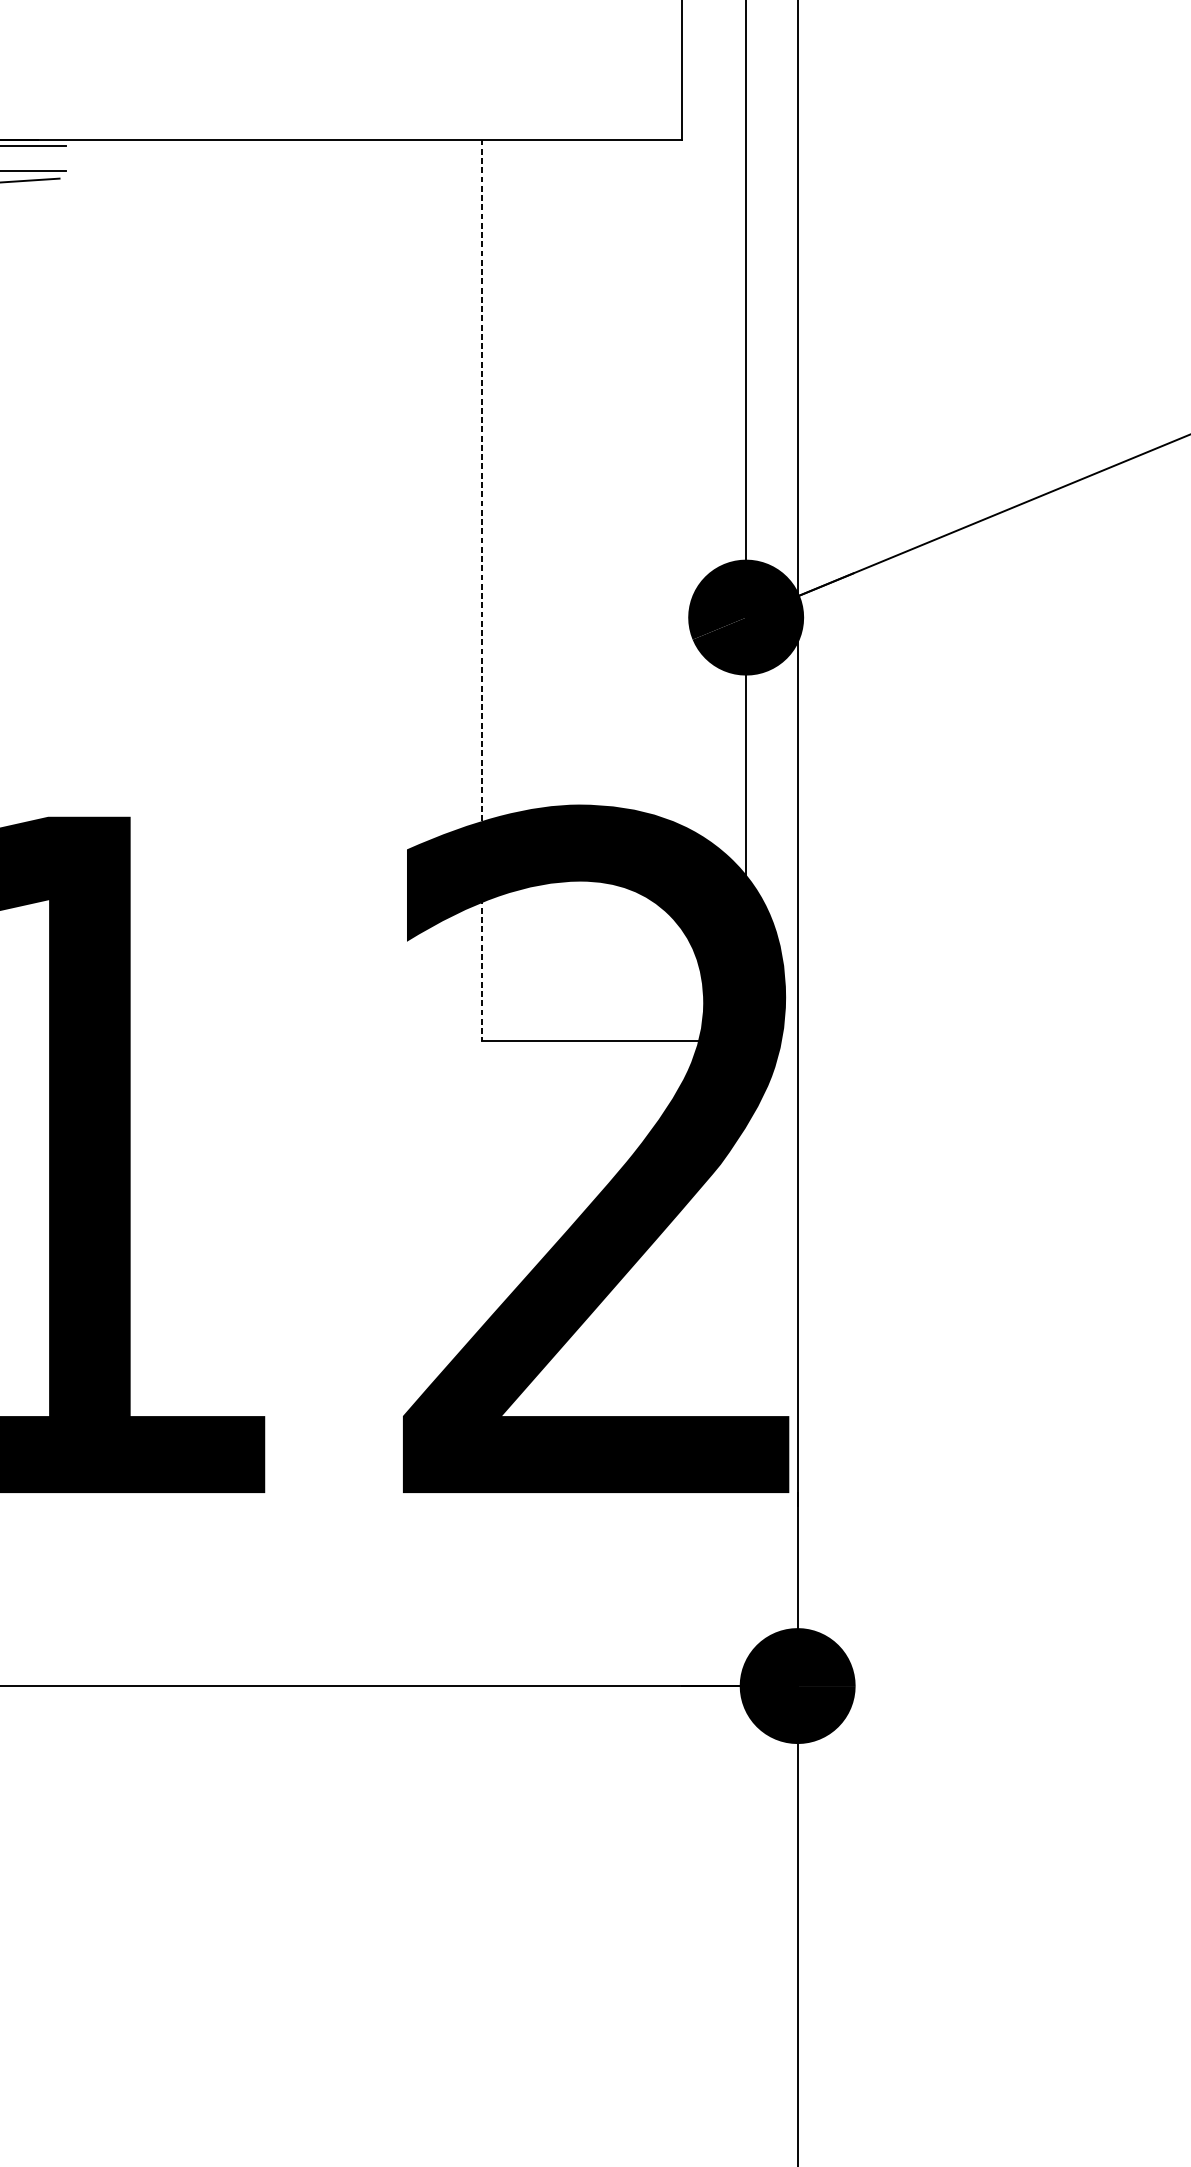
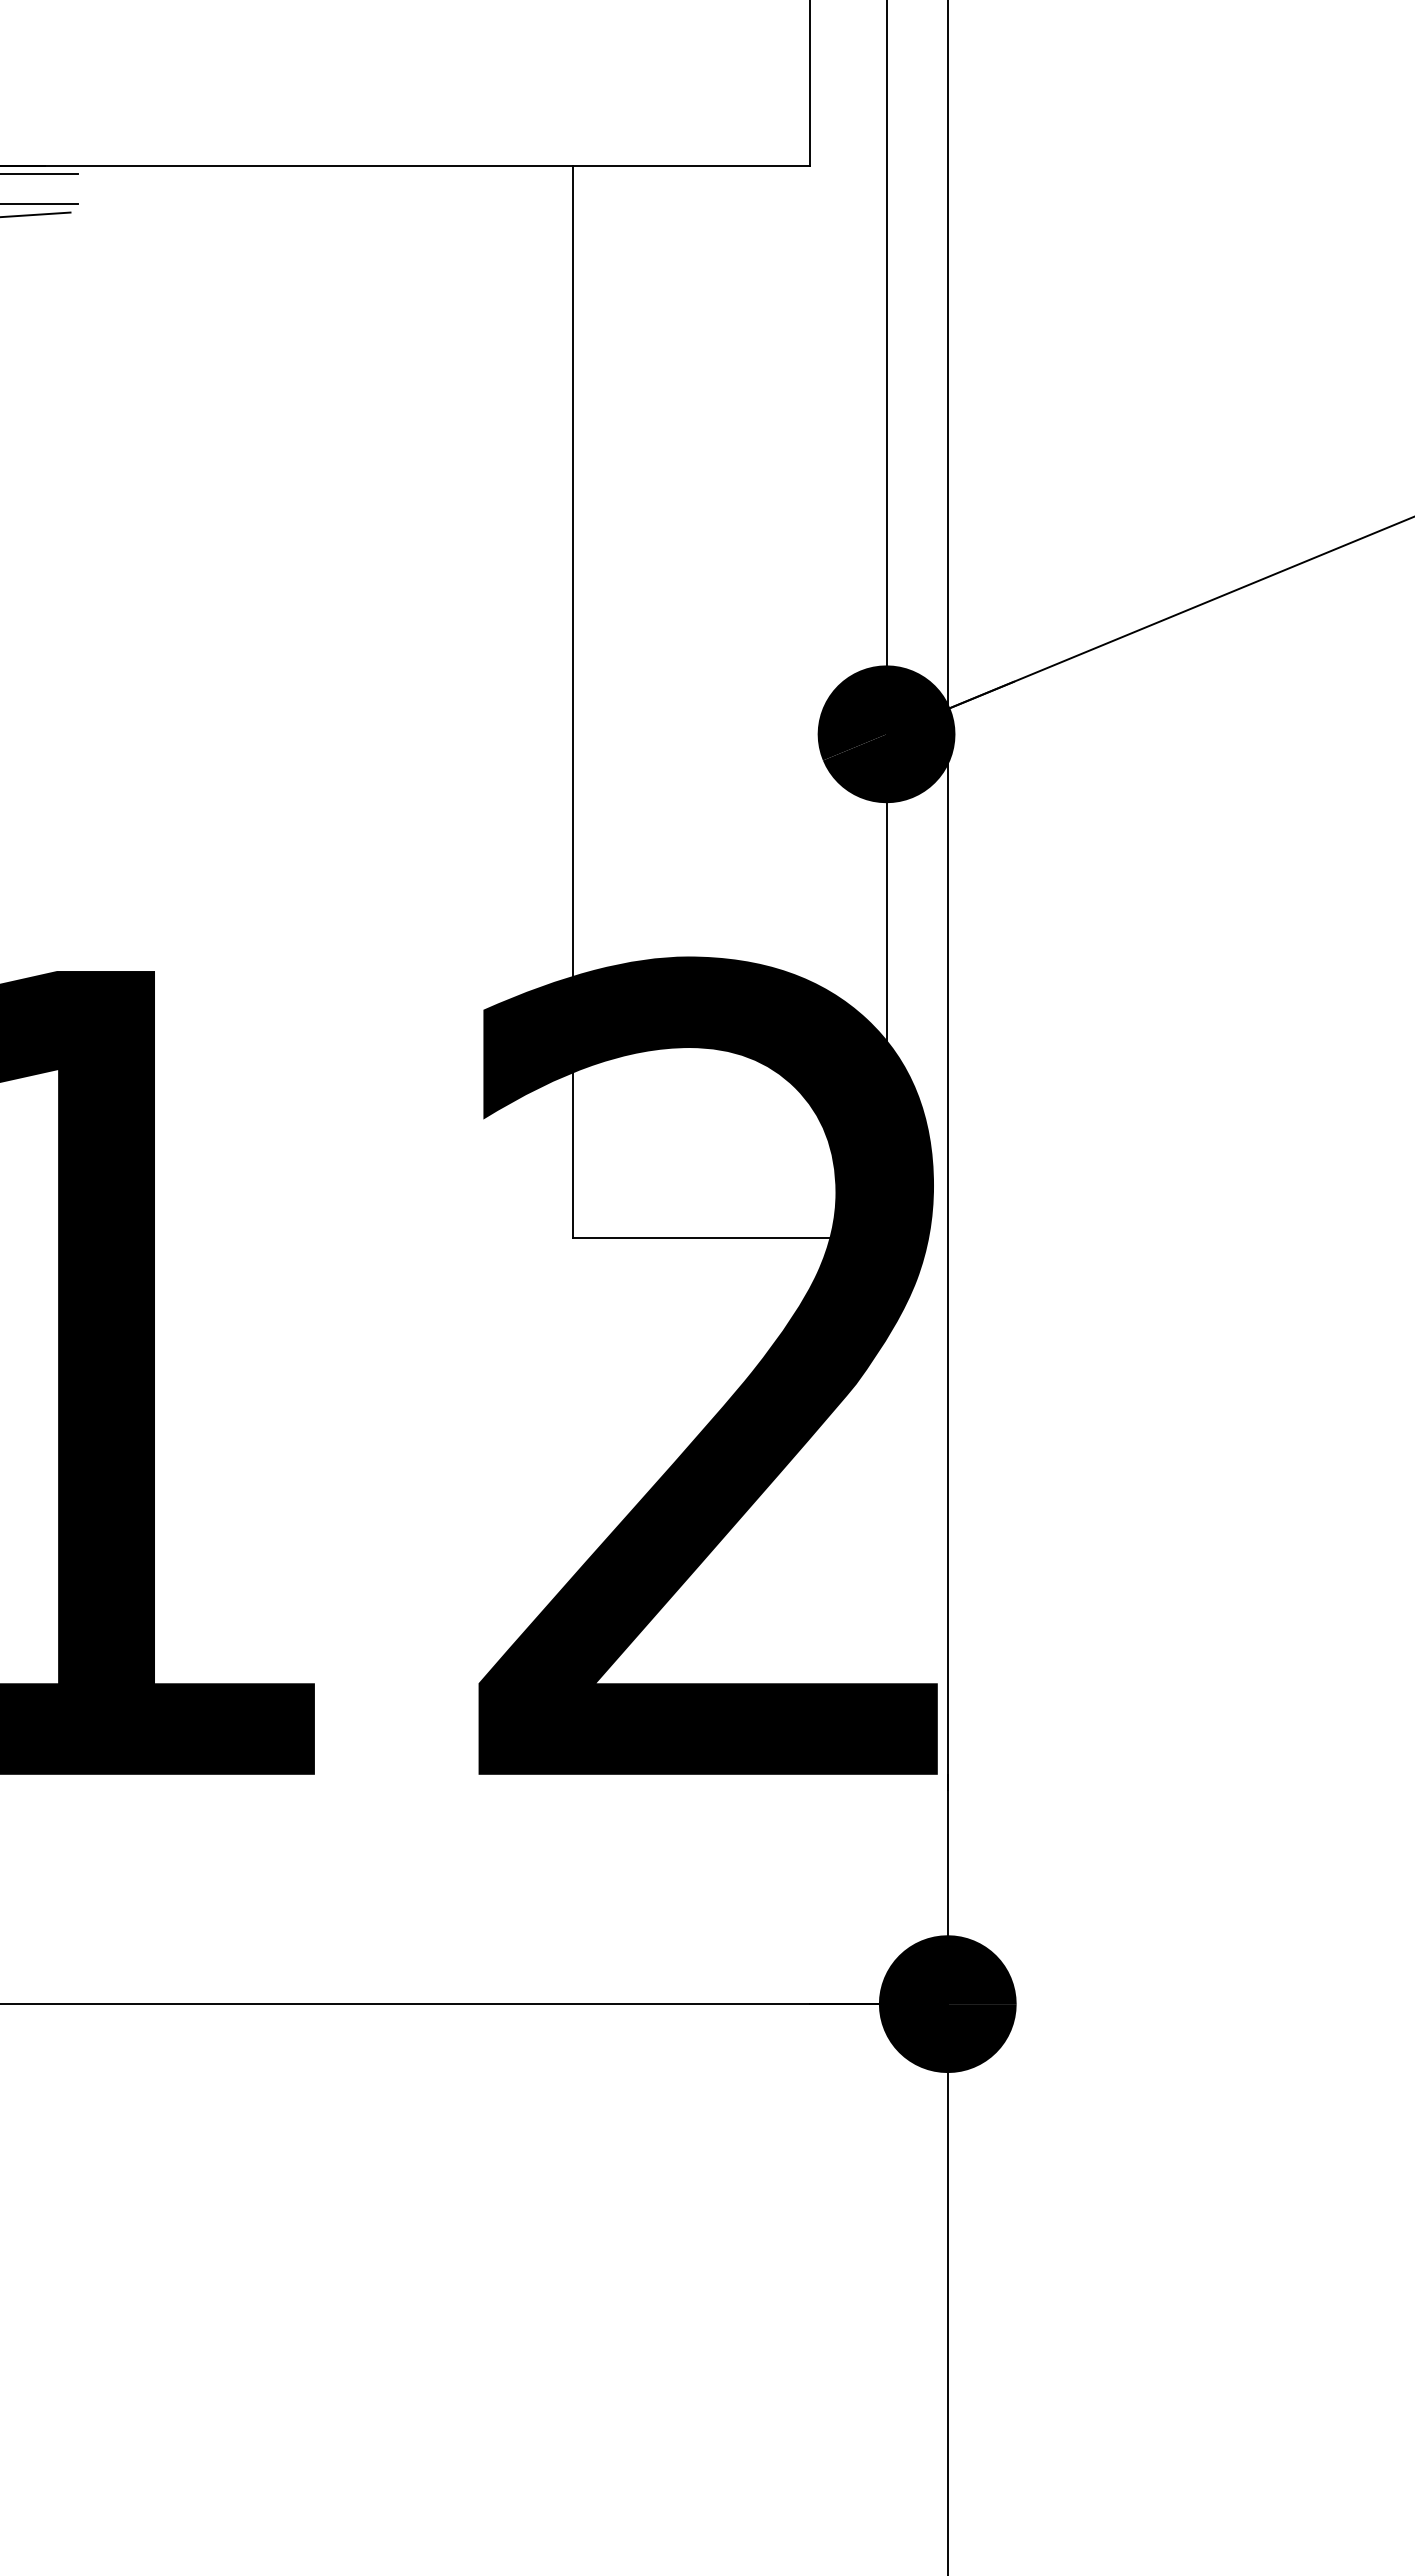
line: (481, 590) -> (572, 701), dashed -> solid

